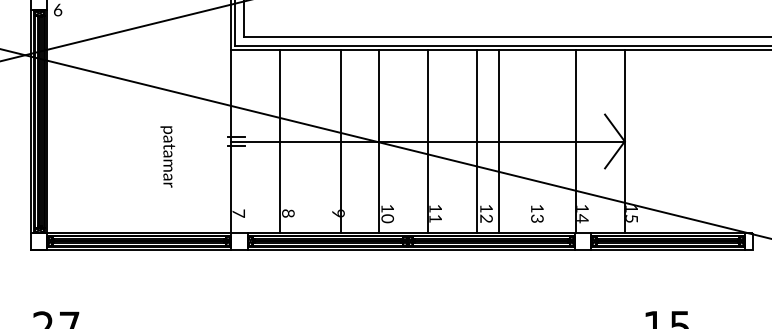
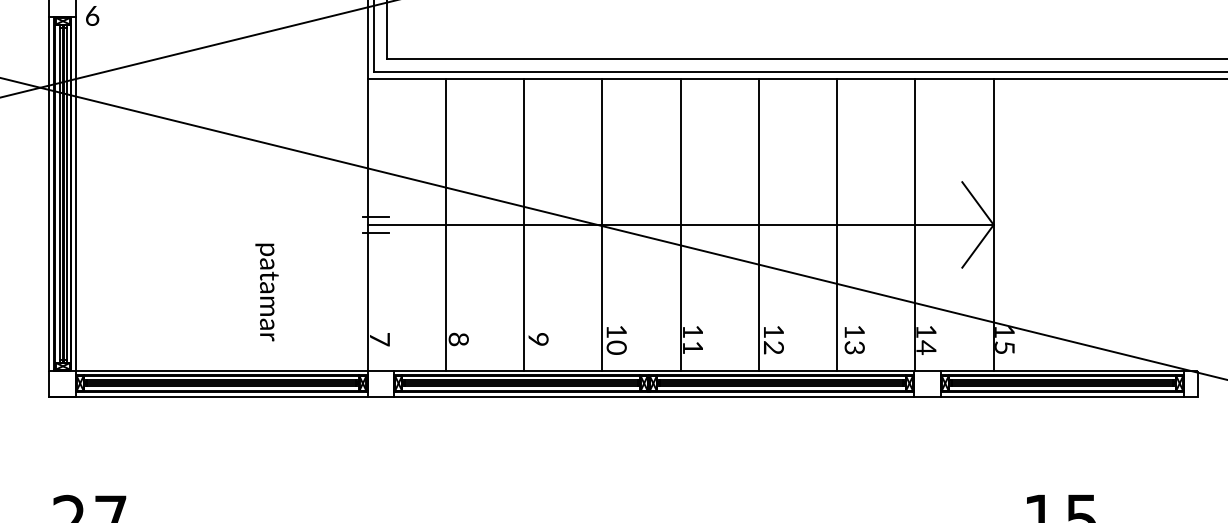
line: (341, 141) -> (524, 224), moved
line: (499, 141) -> (837, 224), moved
text: (167, 156) -> (266, 291), moved

